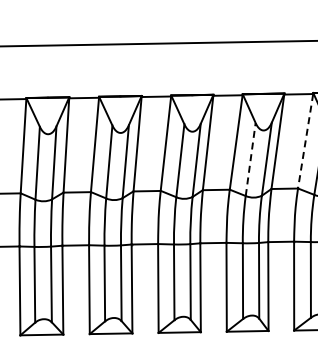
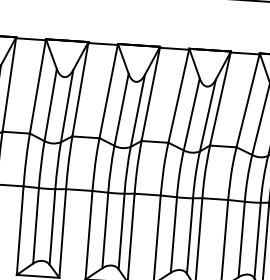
line: (305, 141) -> (247, 101), dashed -> solid
line: (250, 159) -> (191, 114), dashed -> solid

